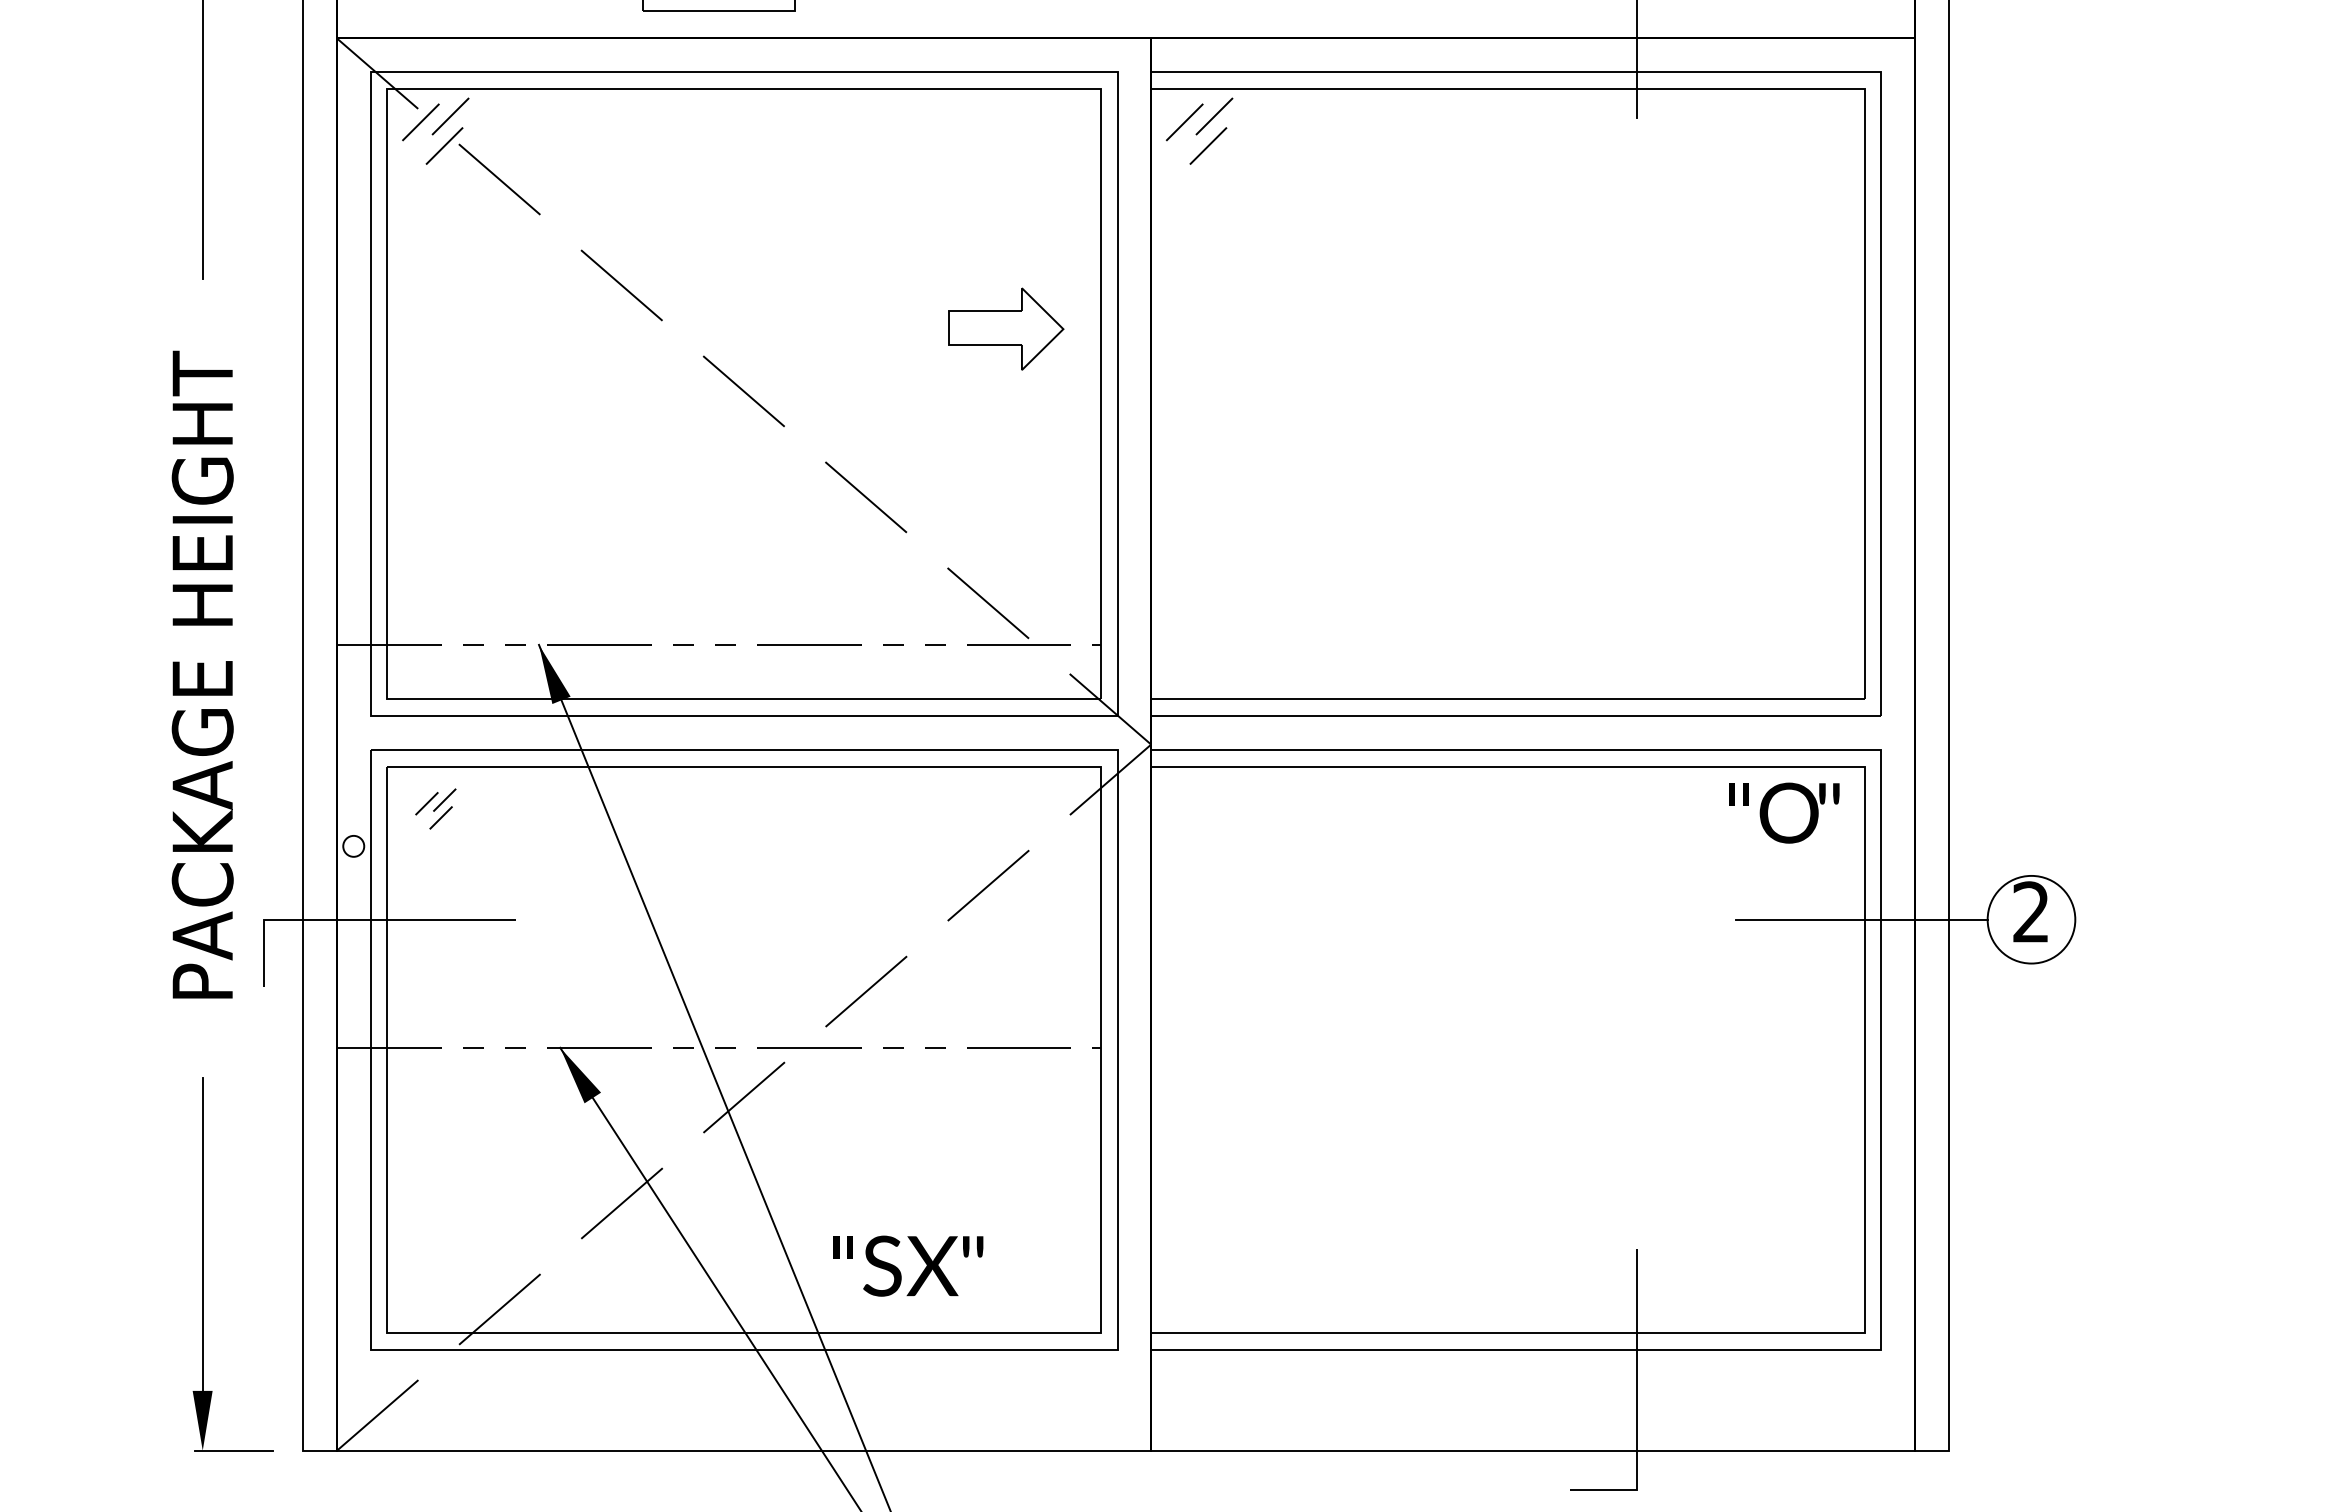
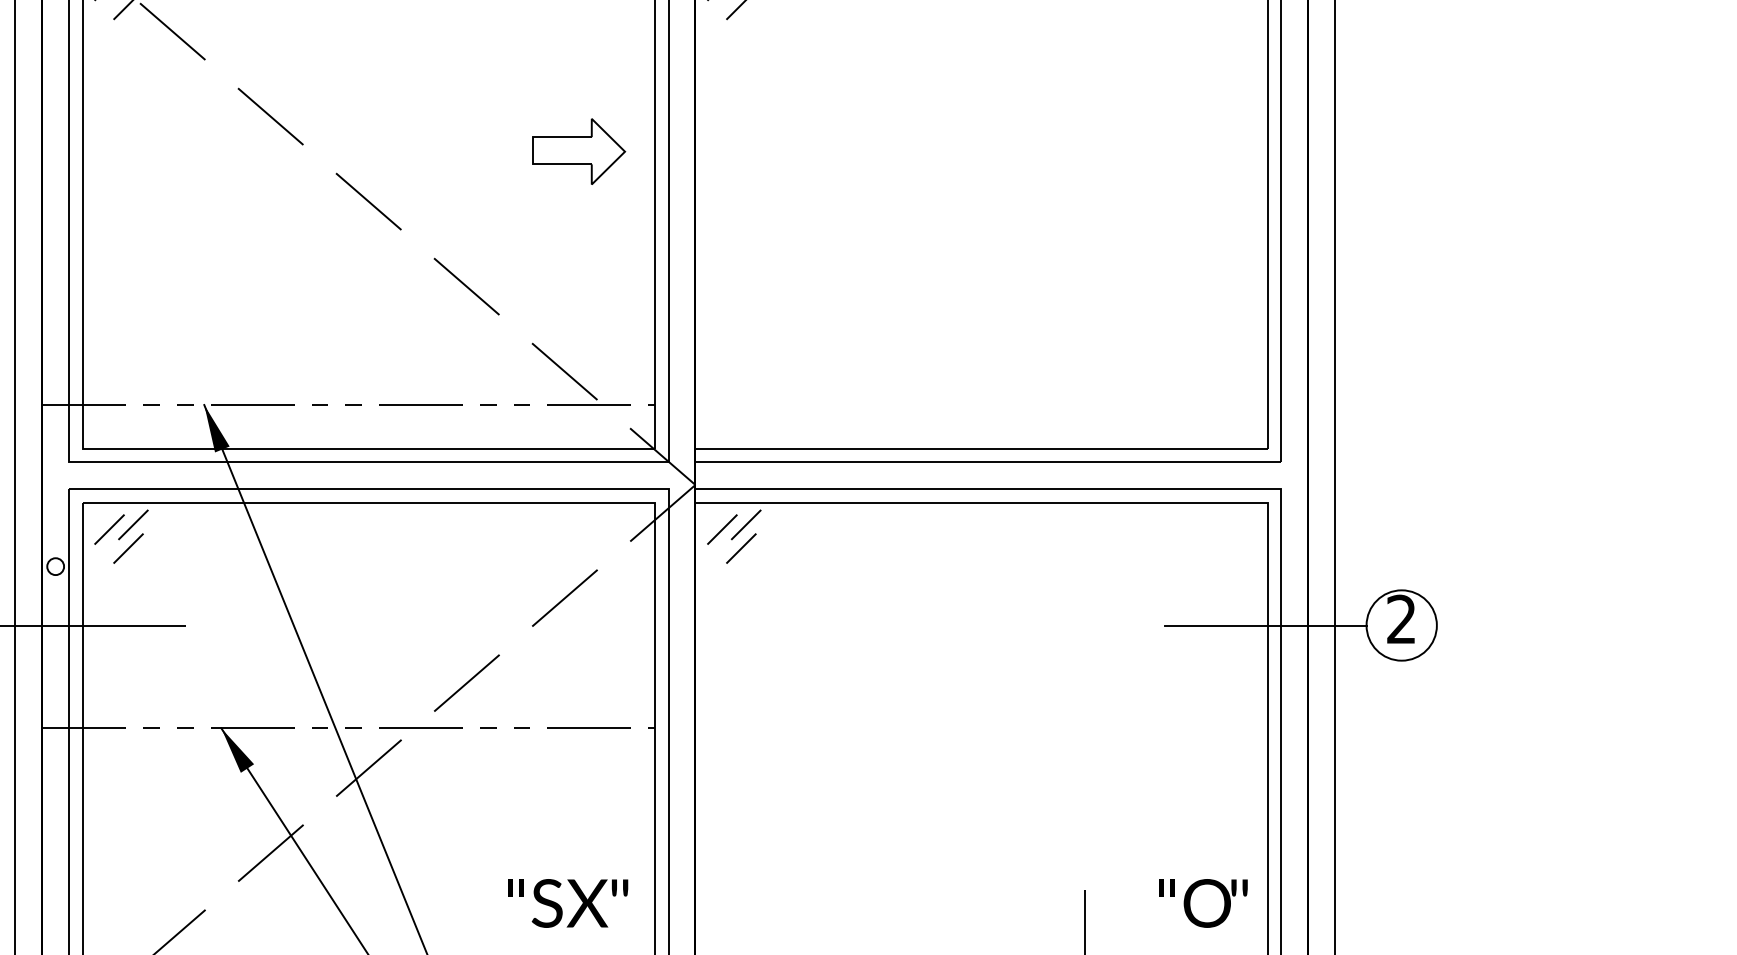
part: (435, 808) -> (121, 536), size x1.67
part: (1199, 808) -> (734, 536), added
text: (1784, 812) -> (1203, 902), moved
text: (908, 1265) -> (568, 902), moved

